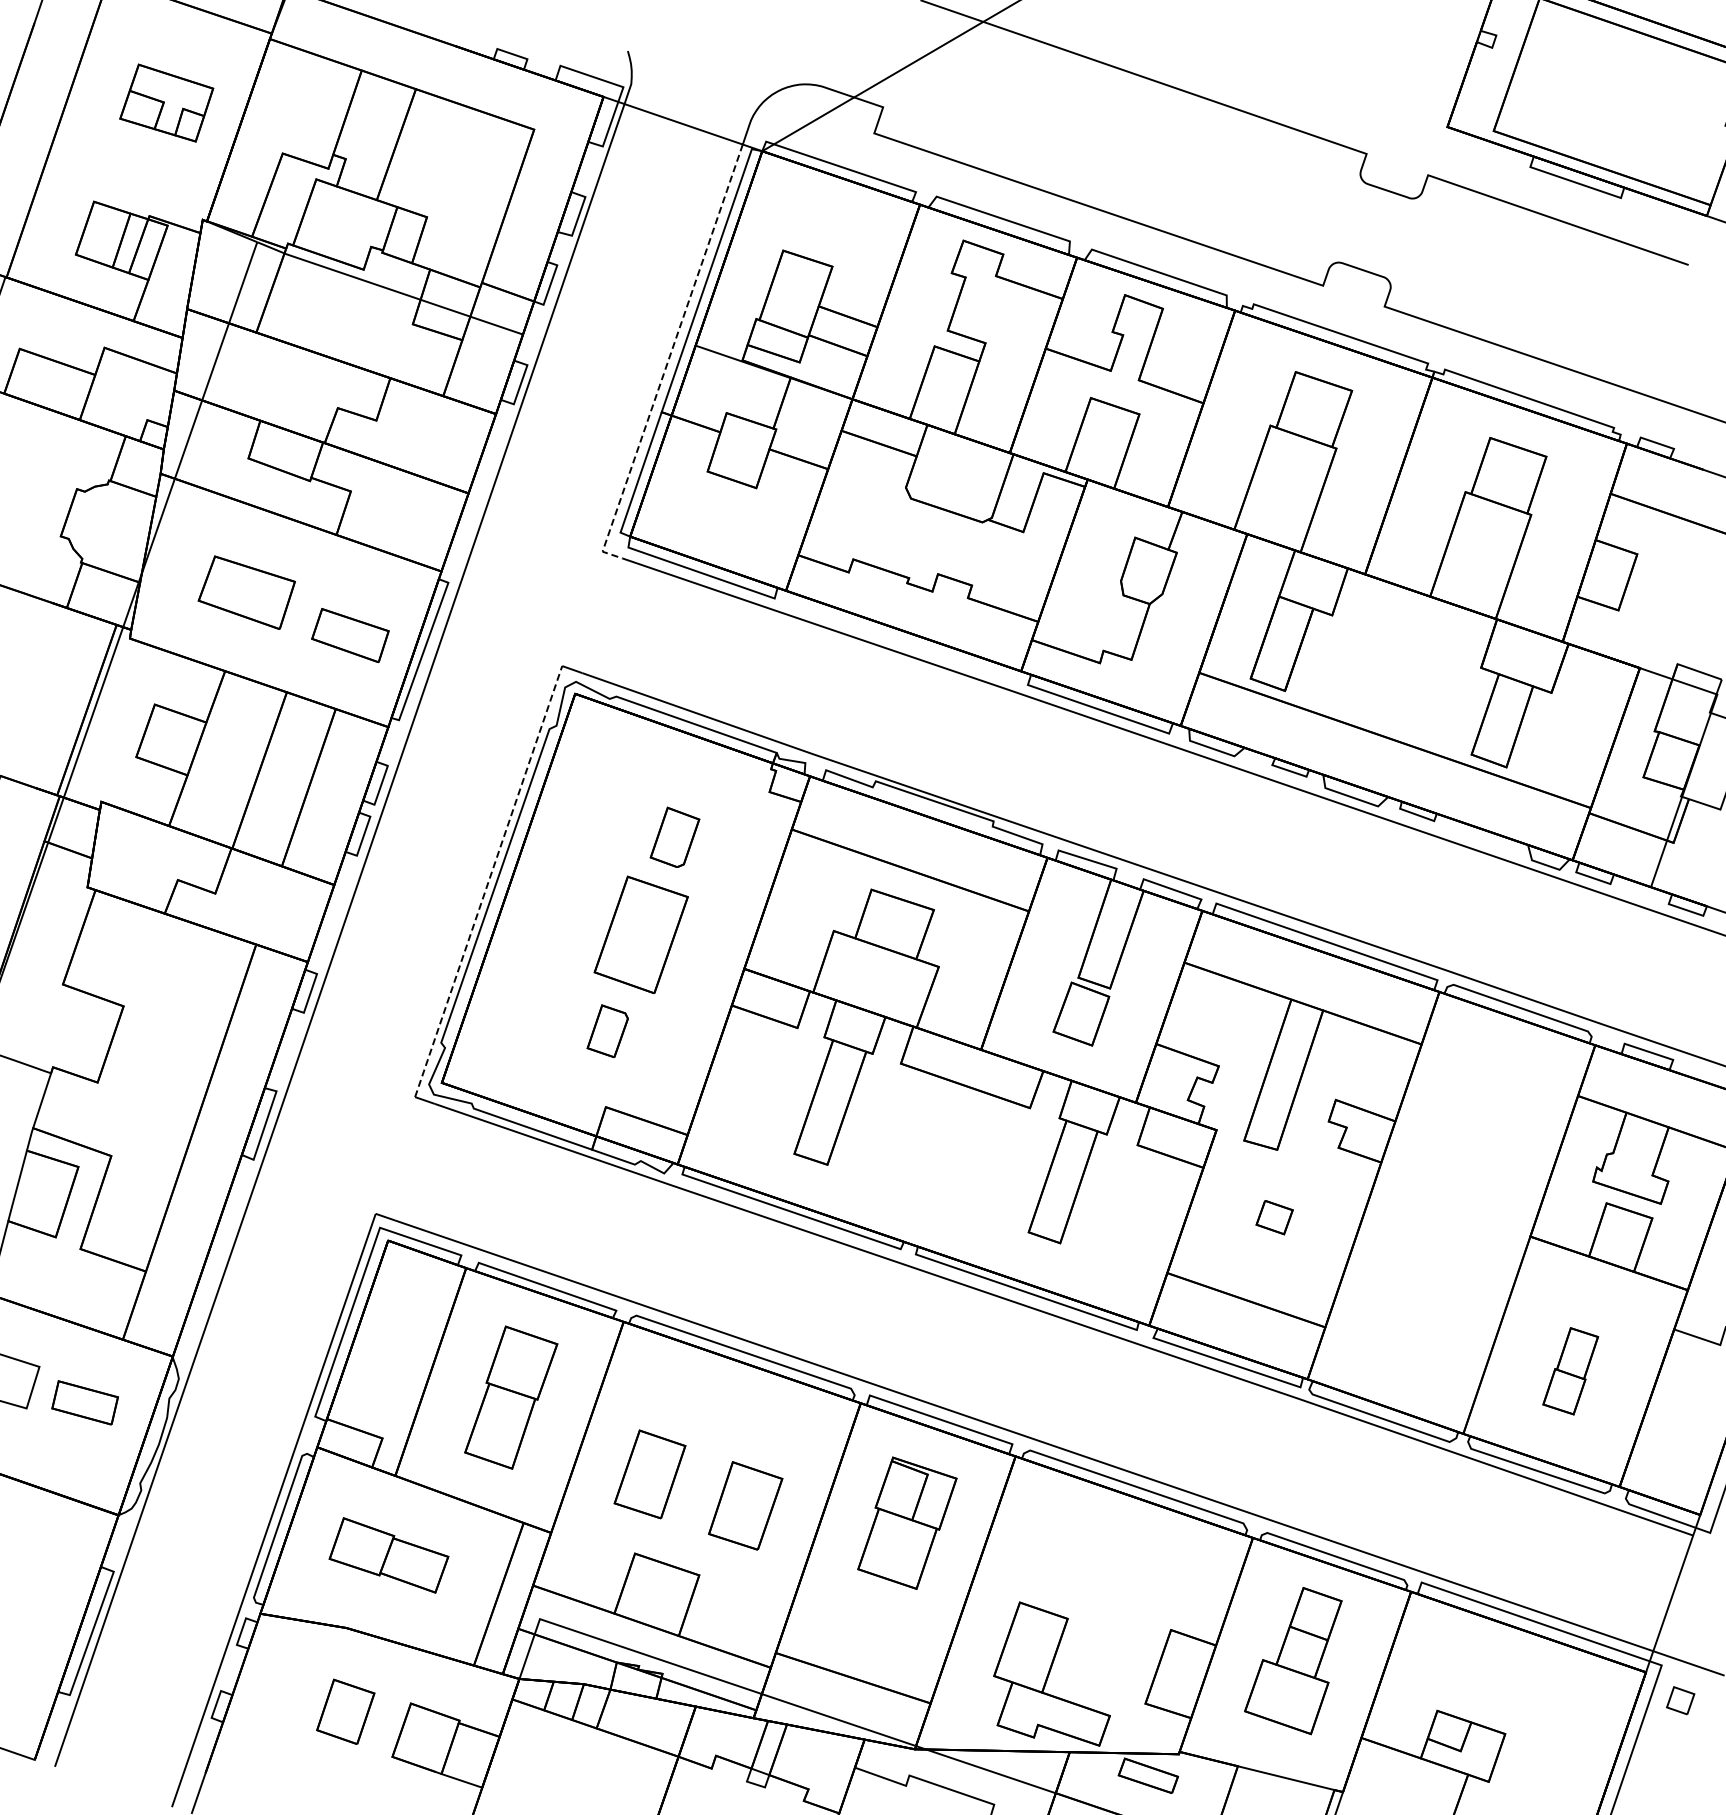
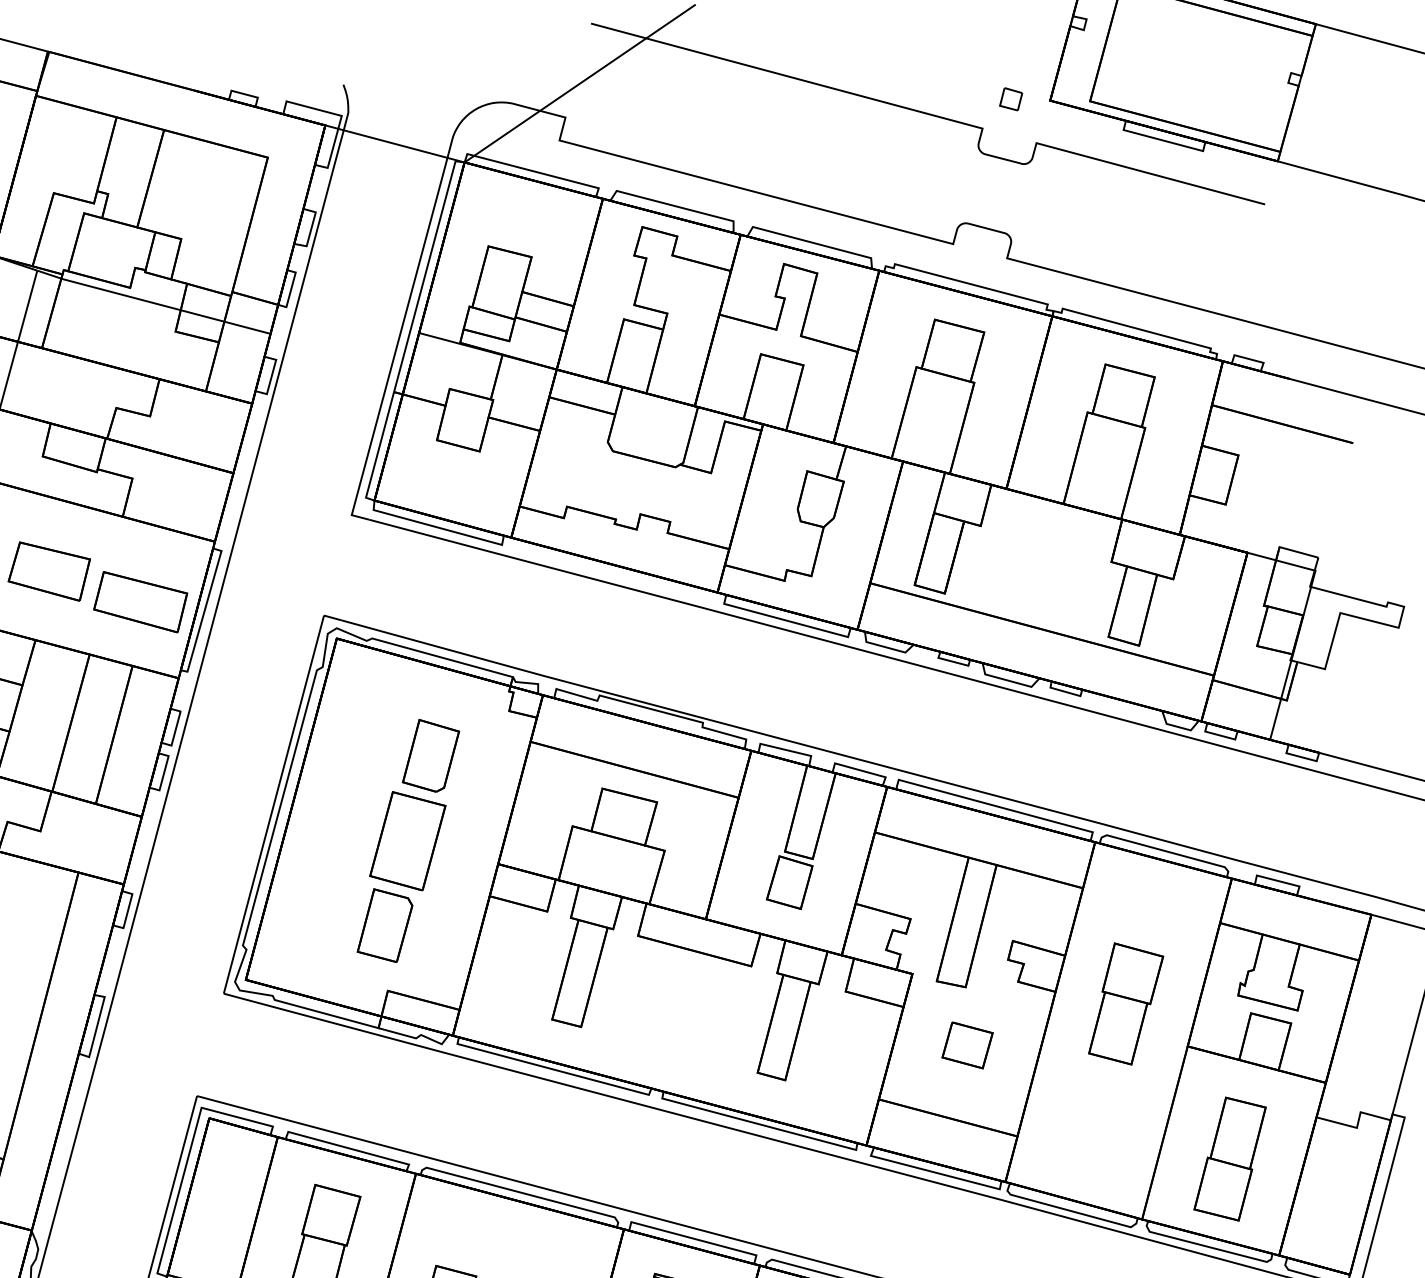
part: (1401, 122) -> (1010, 99), added
line: (668, 359) -> (396, 346), dashed -> solid
part: (350, 635) -> (140, 602), size x1.43
part: (674, 837) -> (430, 755), size x1.43
line: (488, 881) -> (273, 804), dashed -> solid
part: (607, 1031) -> (384, 925), size x1.67
part: (1462, 1182) -> (1126, 1004), added
part: (1274, 1217) -> (967, 1045), size x1.67
part: (1570, 1371) -> (1230, 1159), size x1.67

